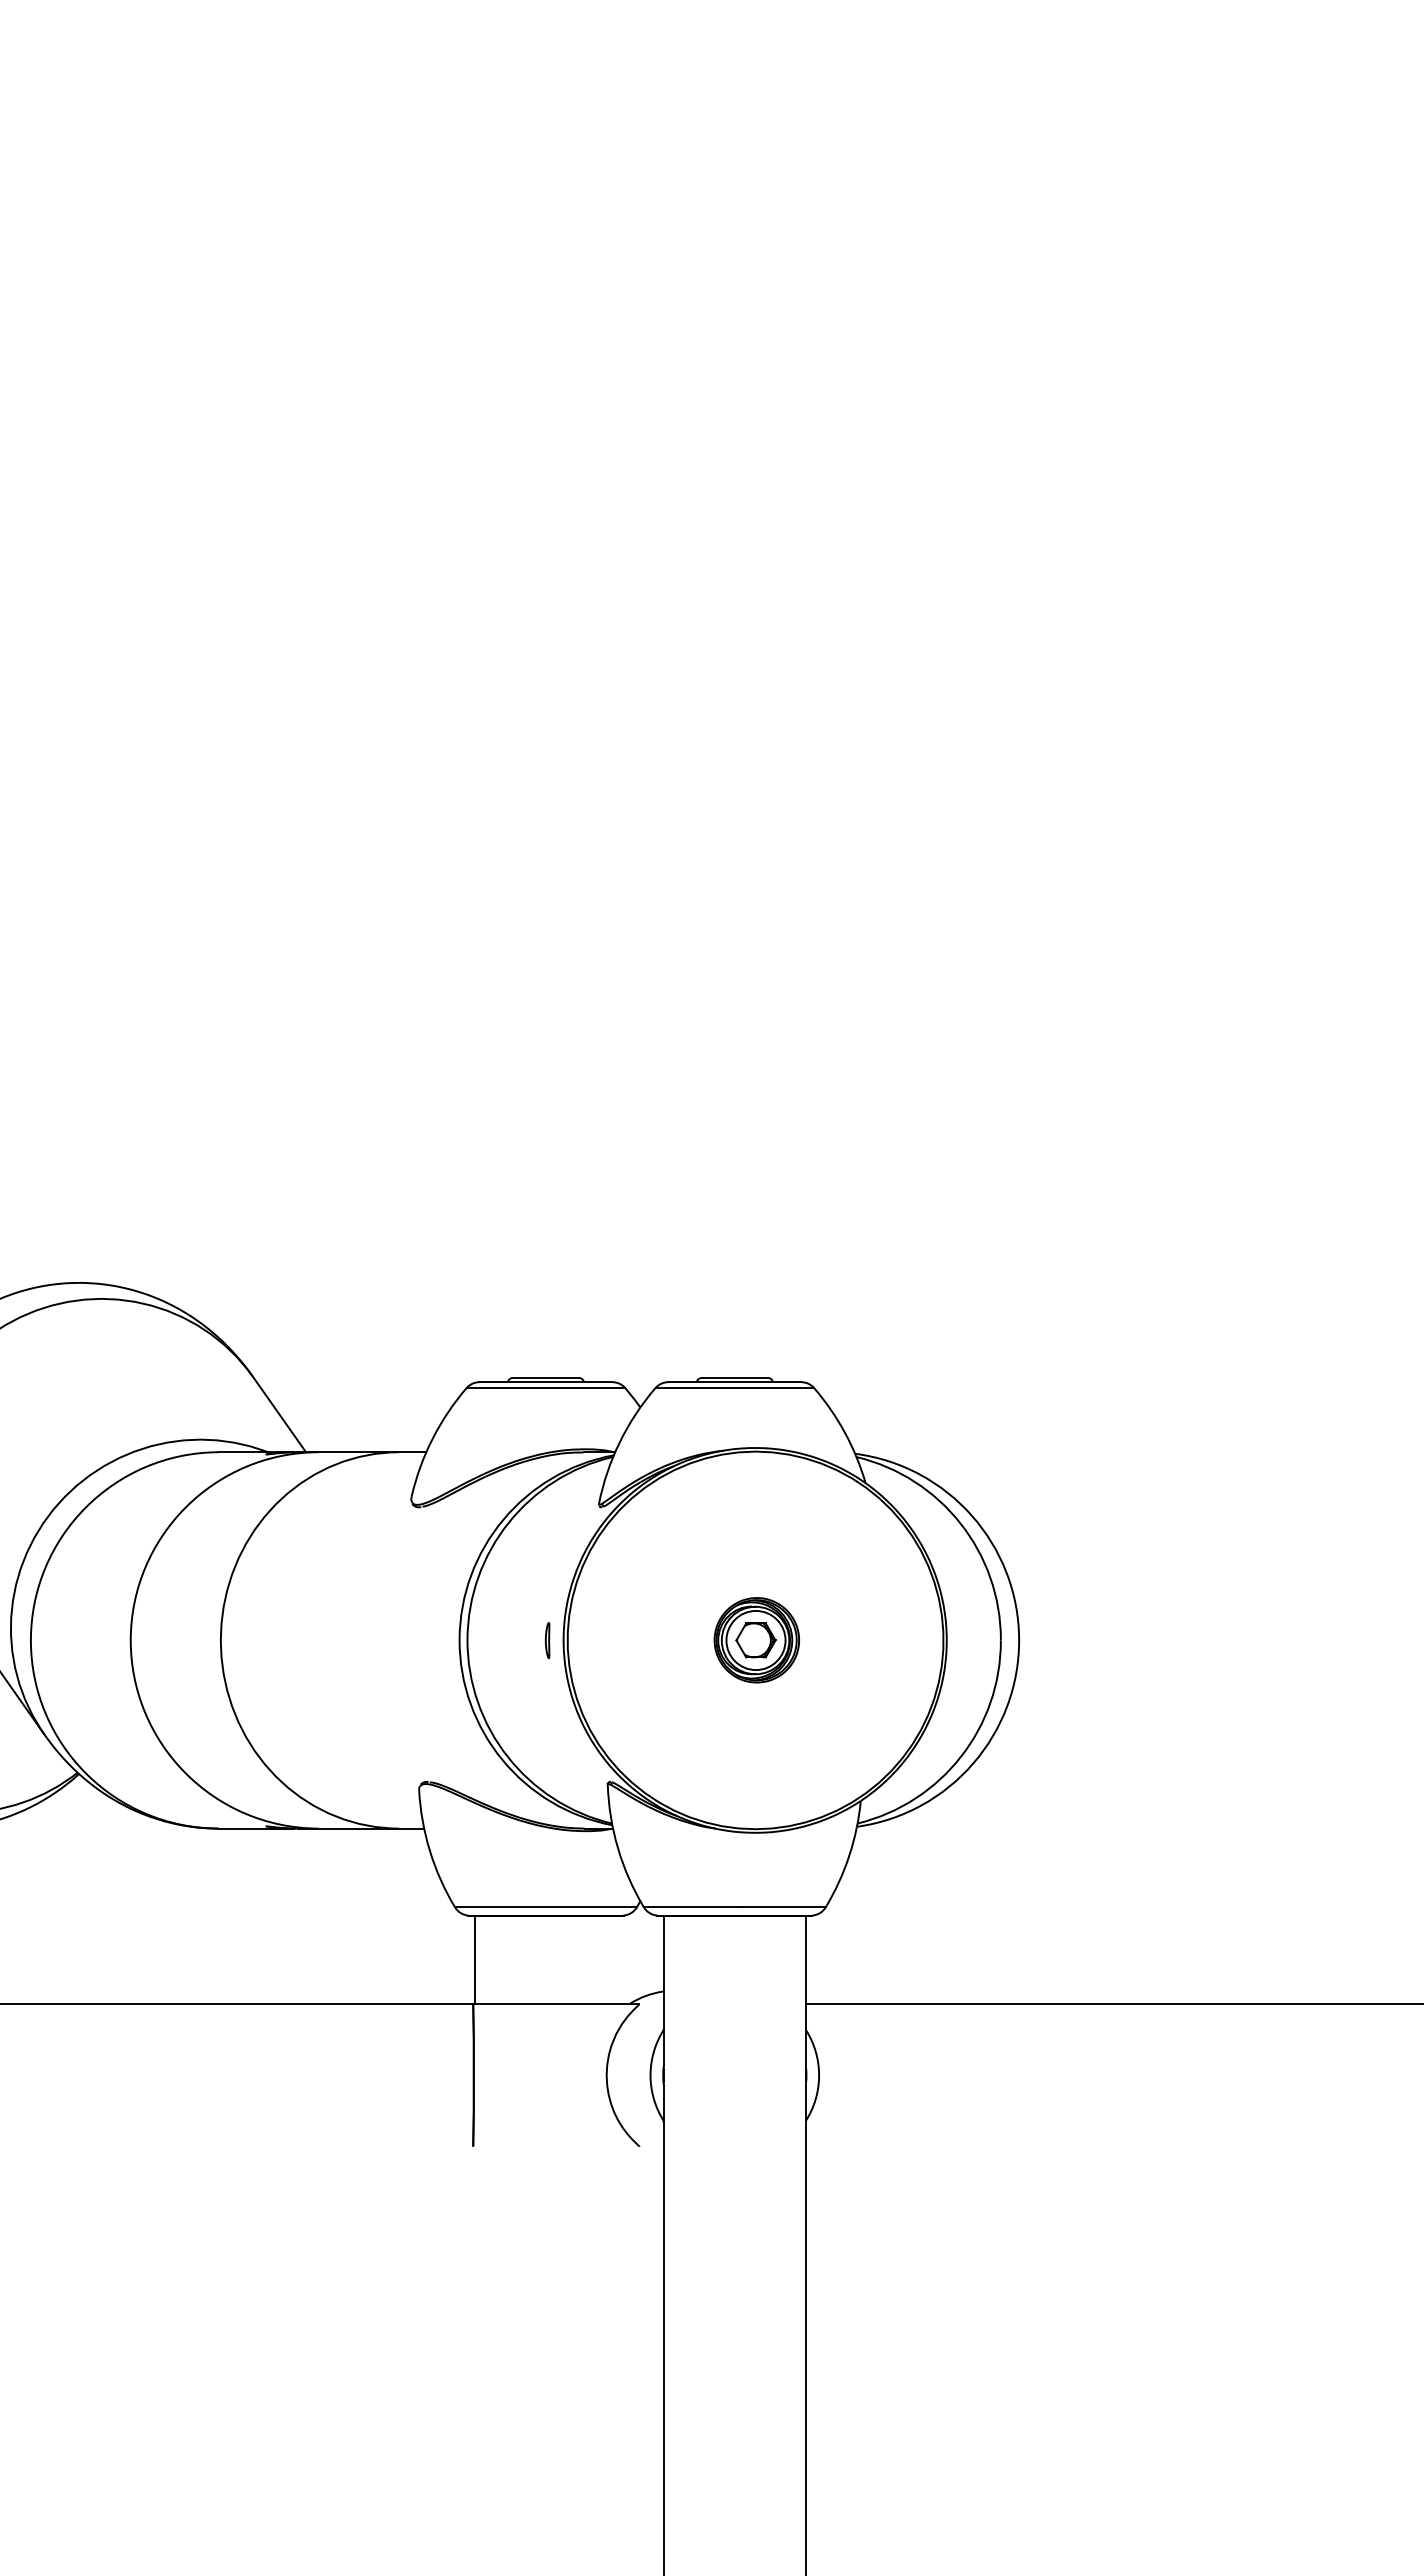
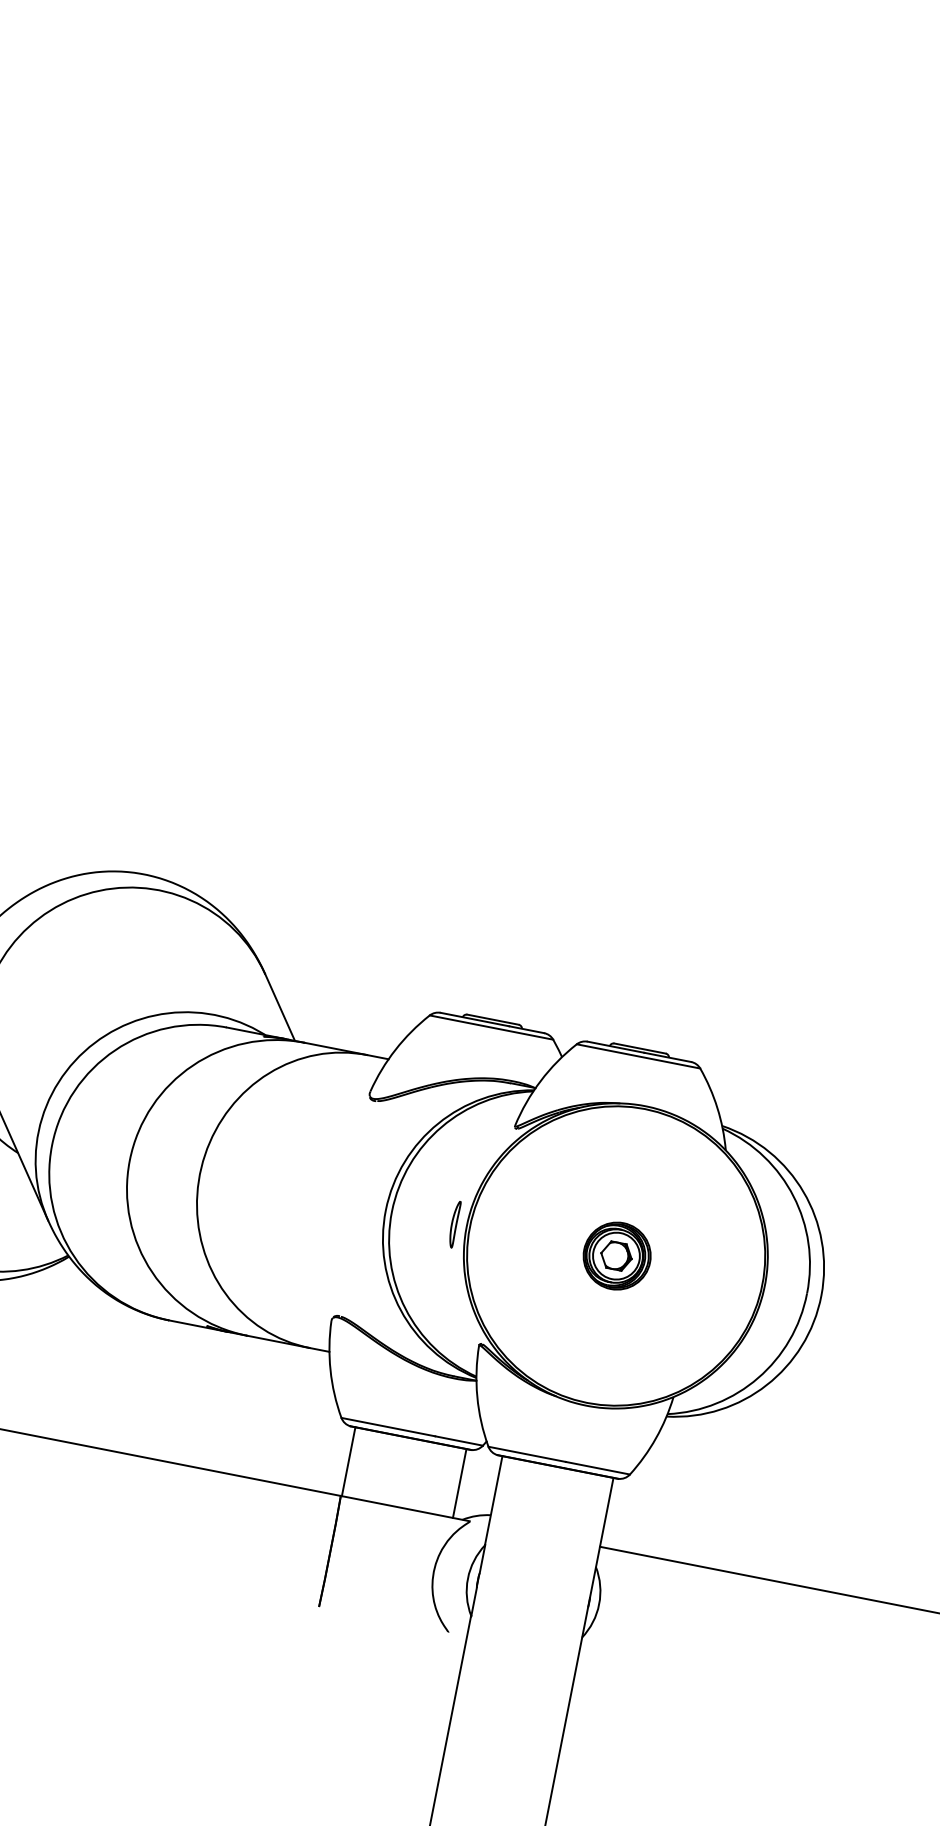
part: (547, 1640) -> (454, 1224), size x1.67
line: (617, 1959) -> (459, 1483), added

